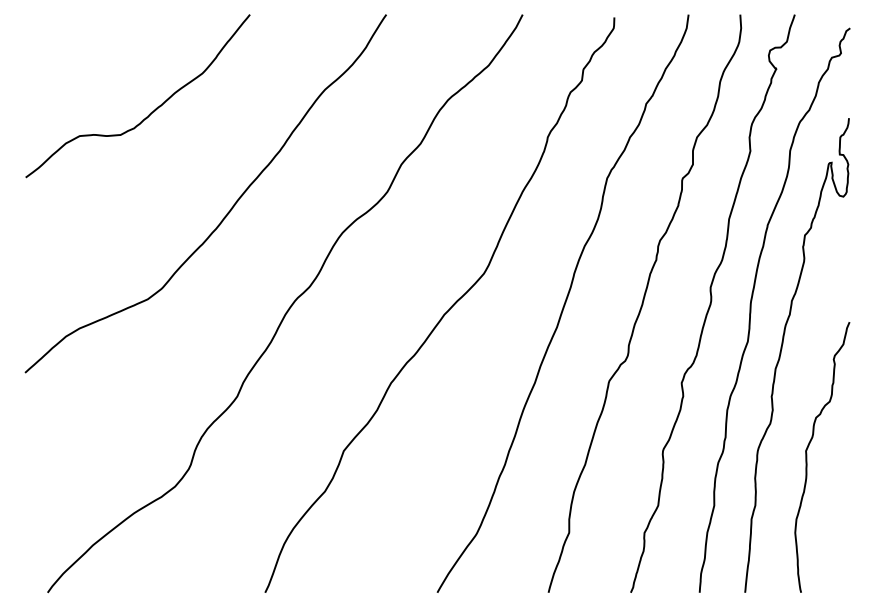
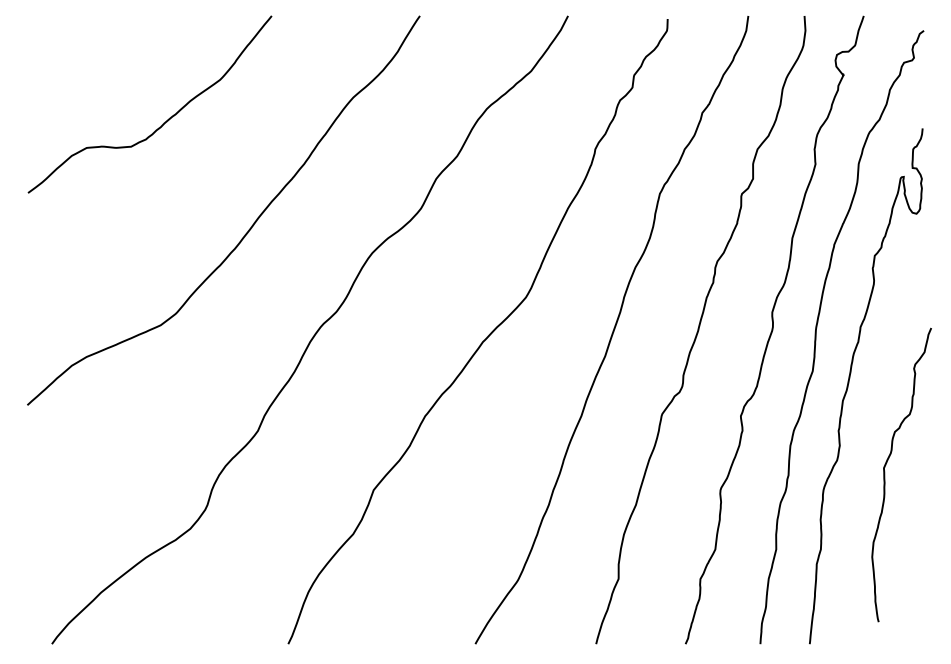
curve: (807, 456) -> (885, 474), moved

